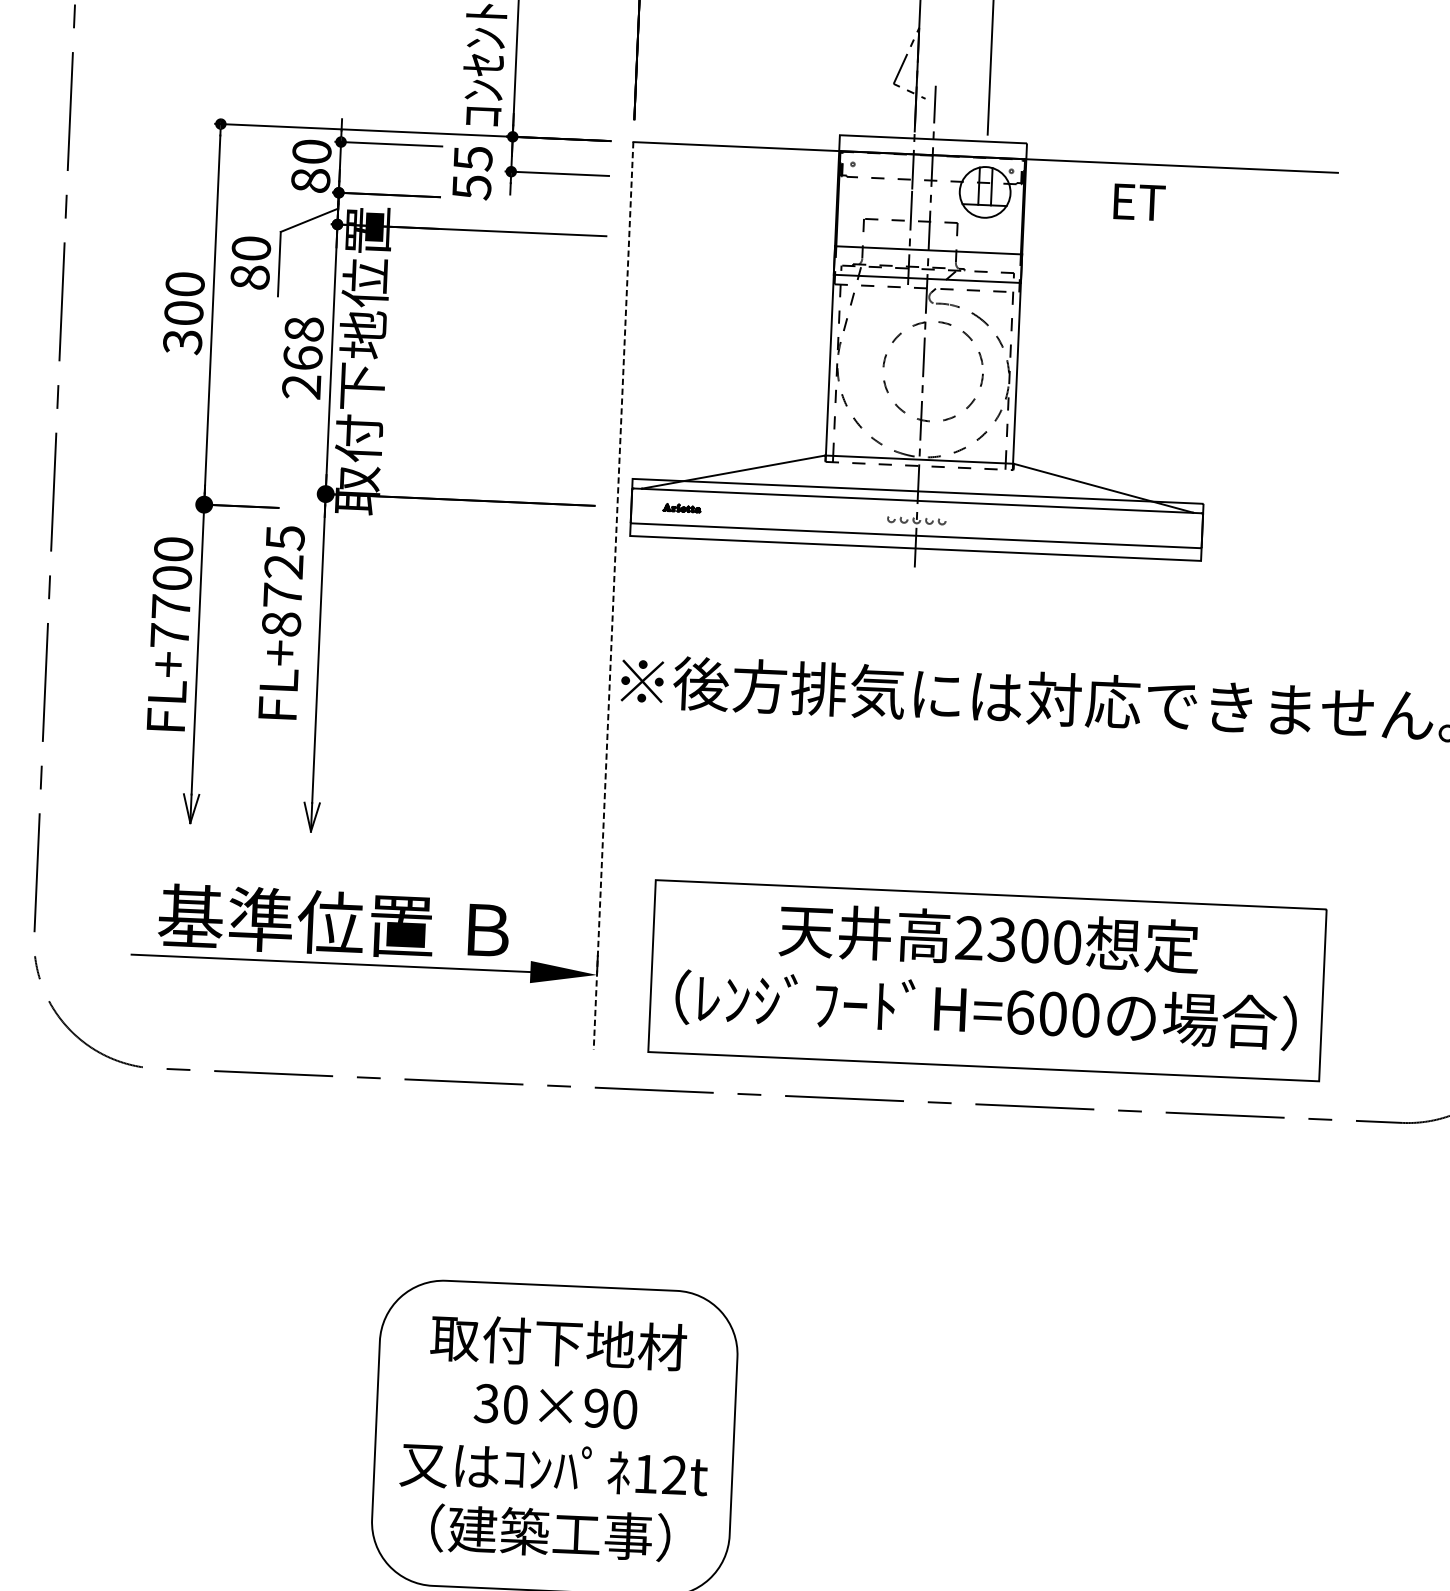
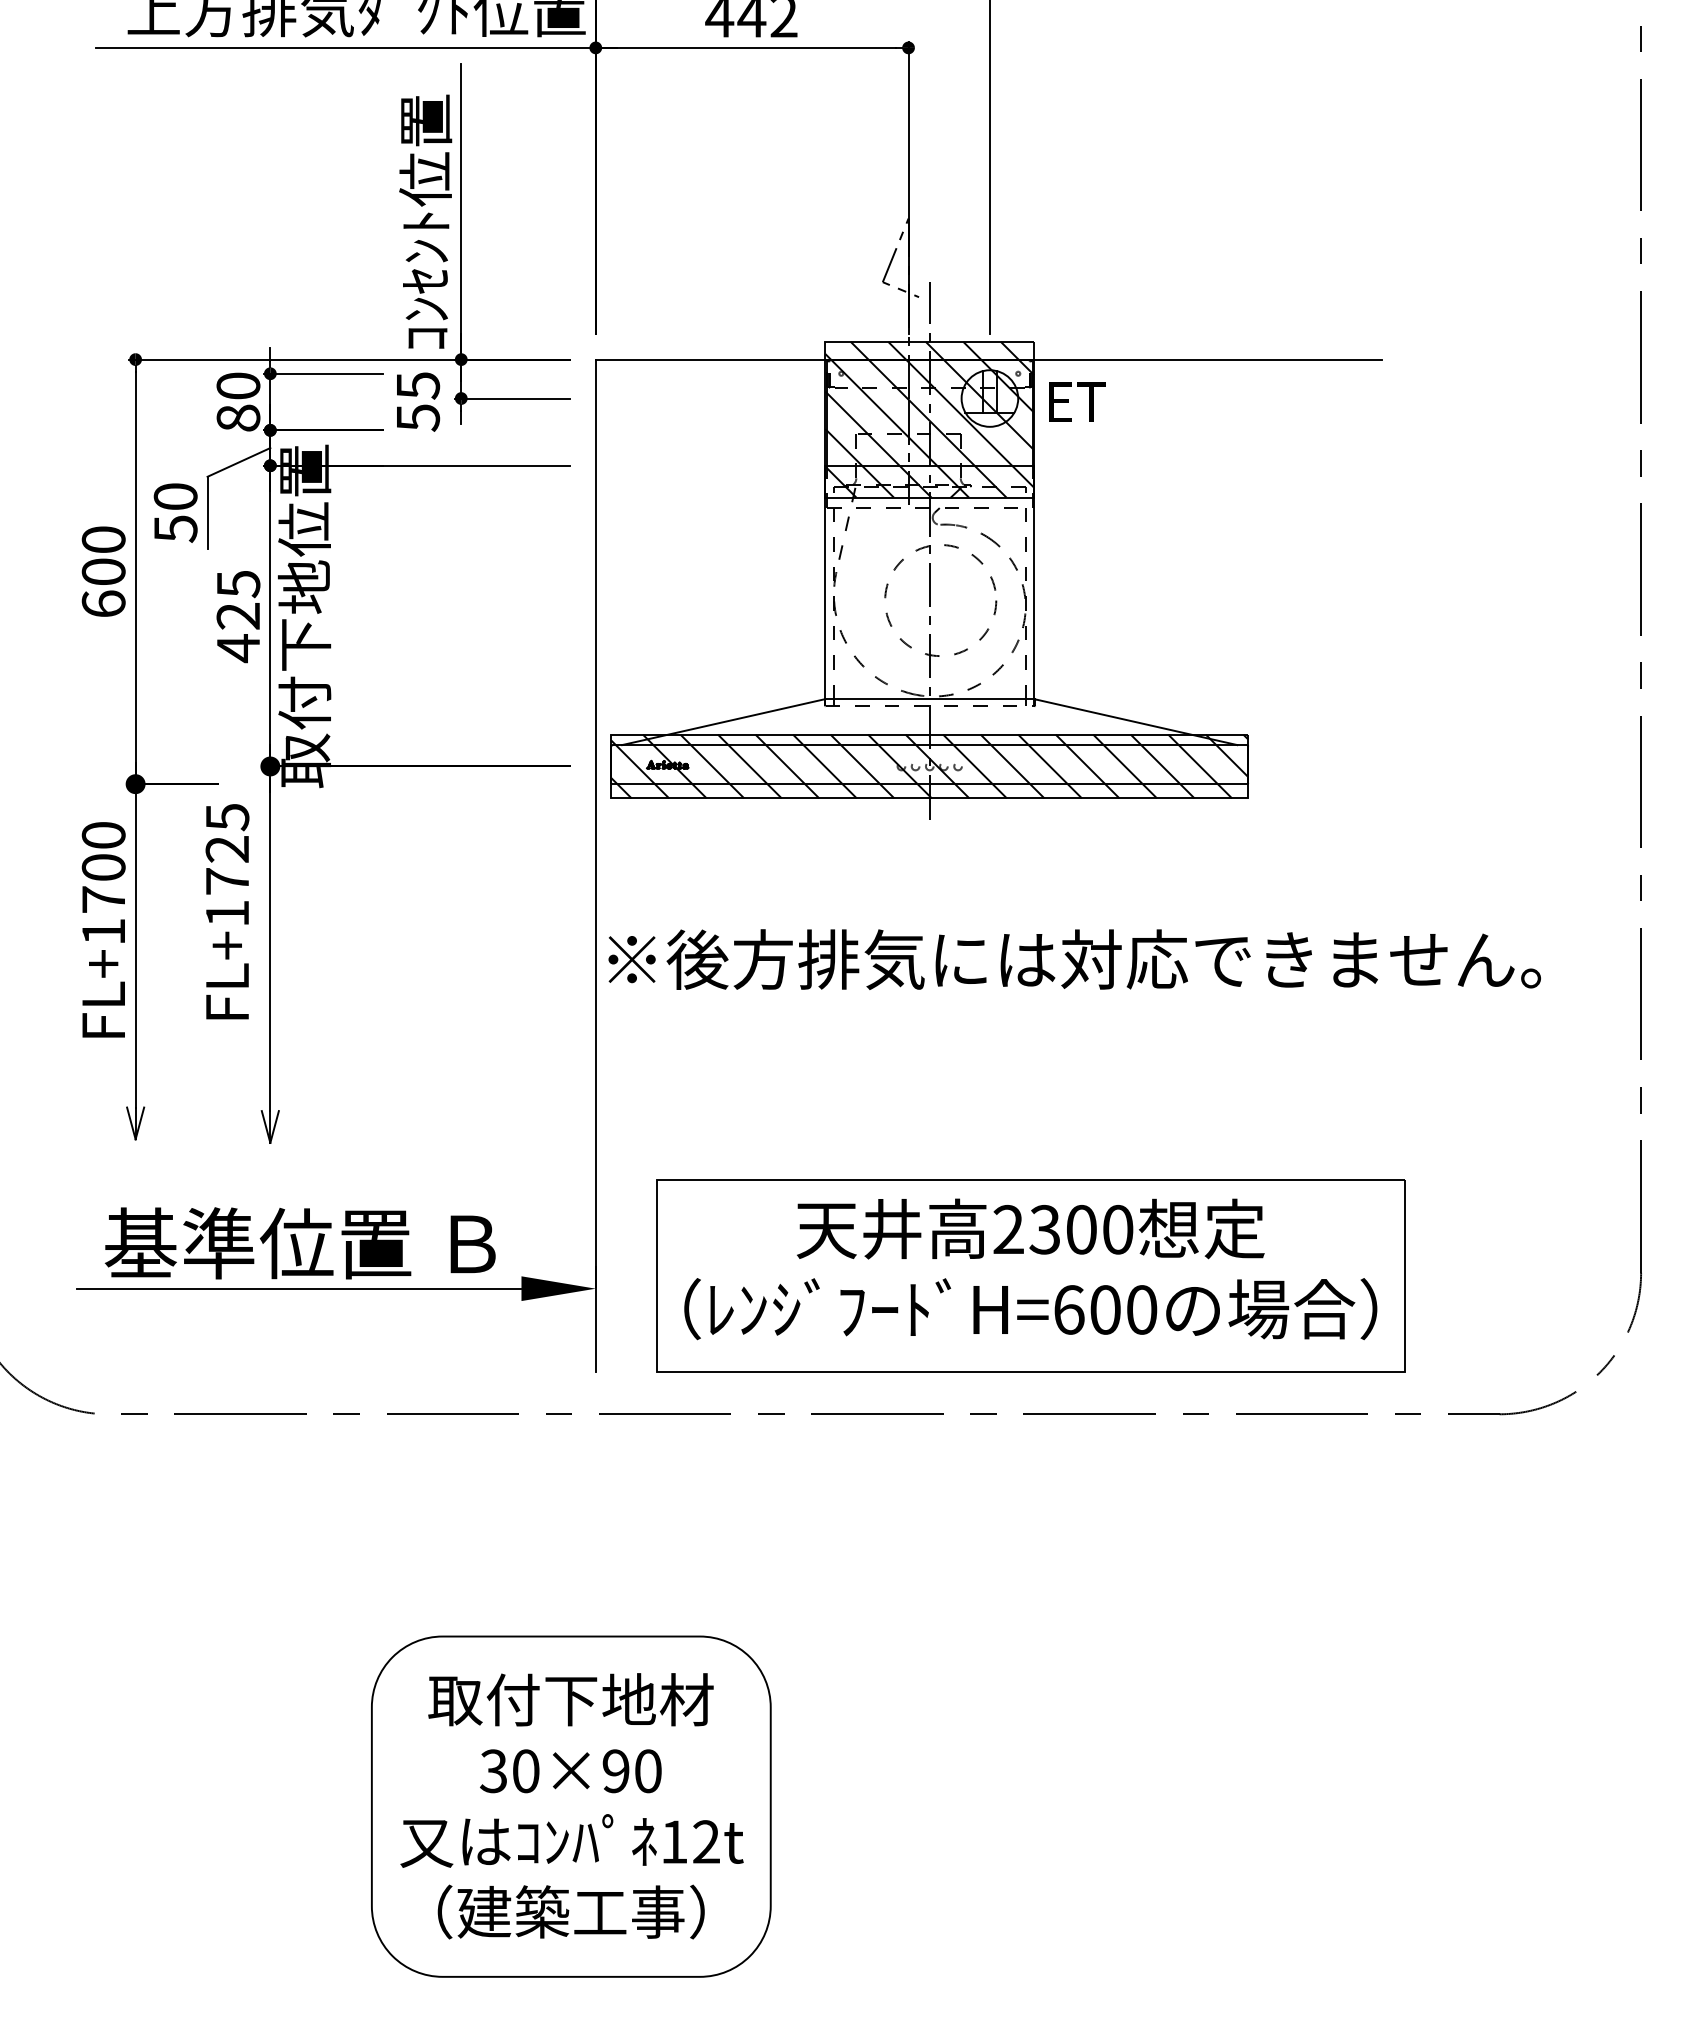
text: (1139, 201) -> (1077, 401), moved
hatch: (930, 208) -> (929, 419), added
text: (249, 277) -> (175, 528), 80 -> 50
text: (182, 342) -> (103, 604), 300 -> 600
text: (303, 358) -> (238, 616), 268 -> 425
hatch: (916, 519) -> (929, 766), added
line: (613, 596) -> (595, 866), dashed -> solid
text: (281, 624) -> (227, 913), FL+8725 -> FL+1725
text: (169, 635) -> (103, 931), FL+7700 -> FL+1700

